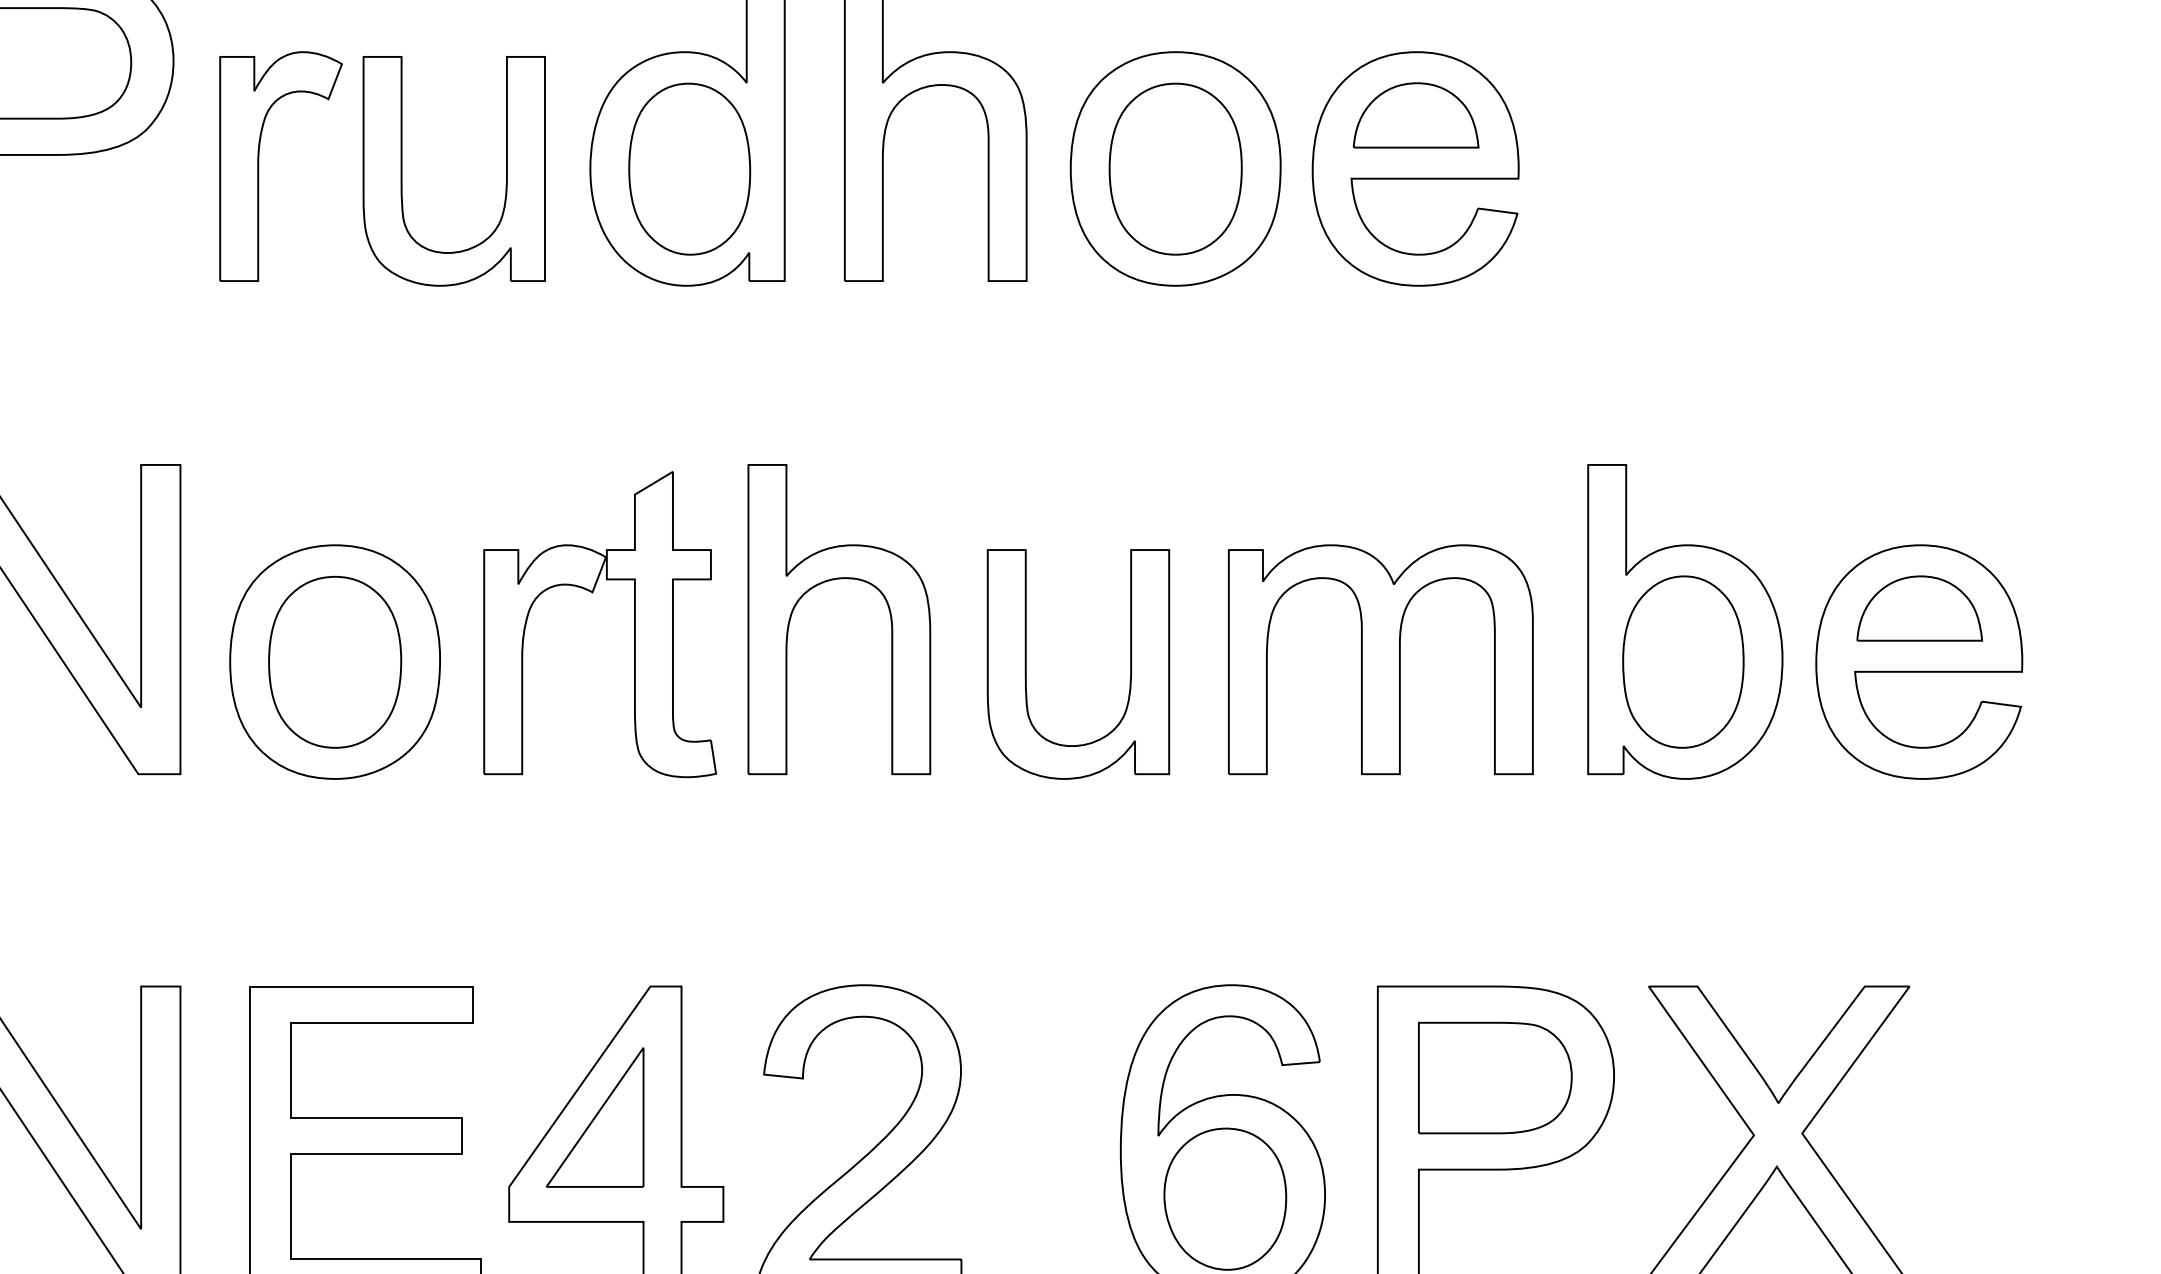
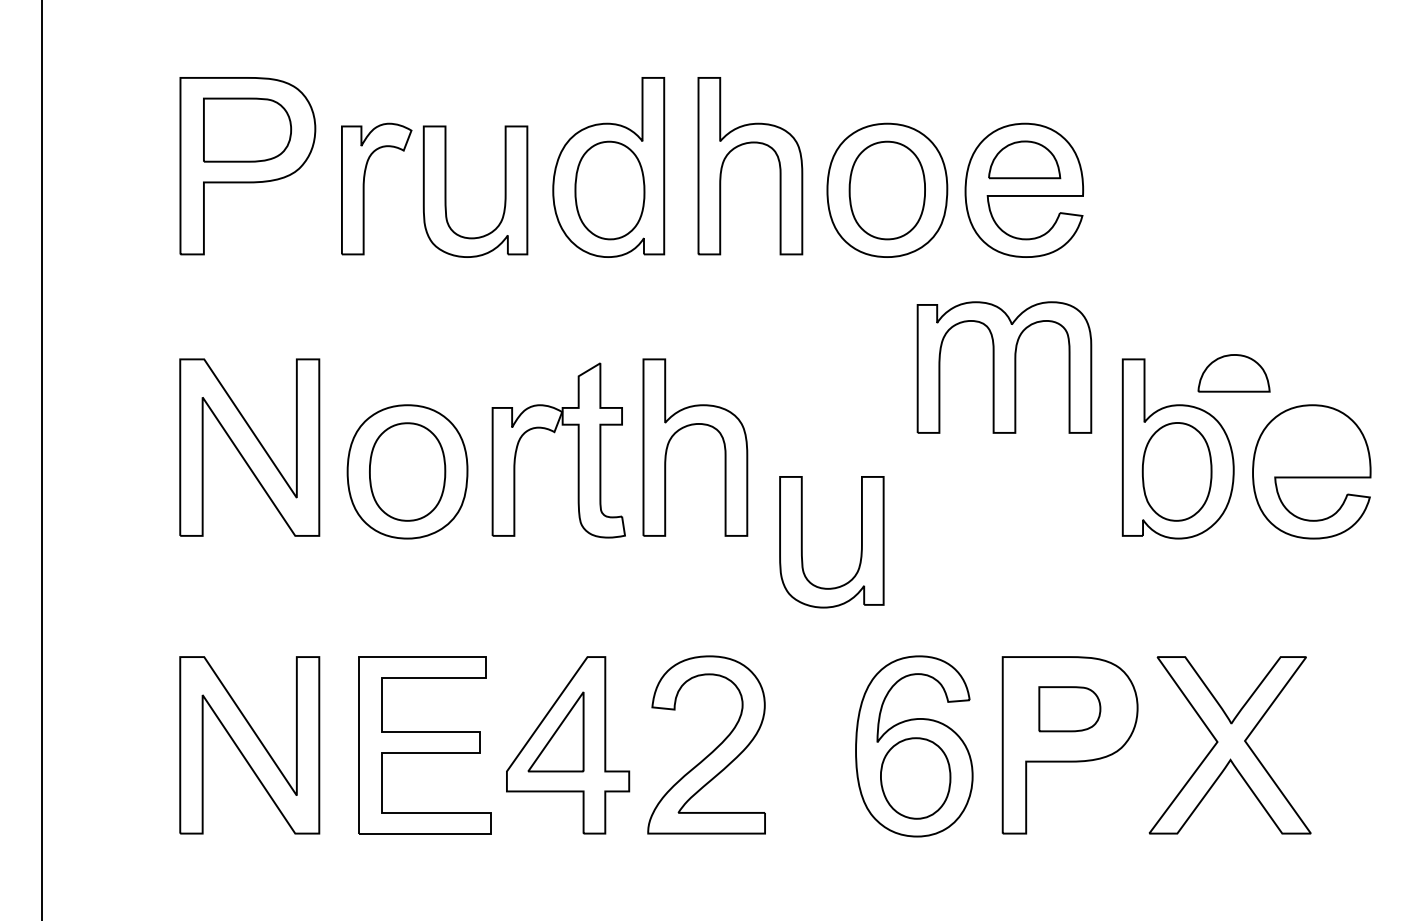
part: (1918, 608) -> (1233, 373), moved
part: (1380, 659) -> (1004, 367), moved
part: (1027, 664) -> (802, 542), moved
part: (1494, 1076) -> (1069, 708), size x0.7

